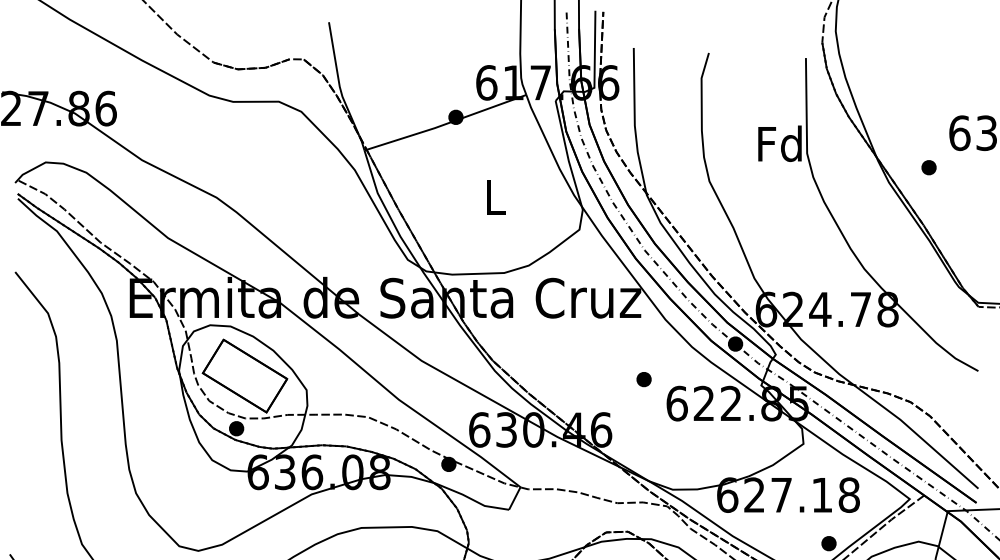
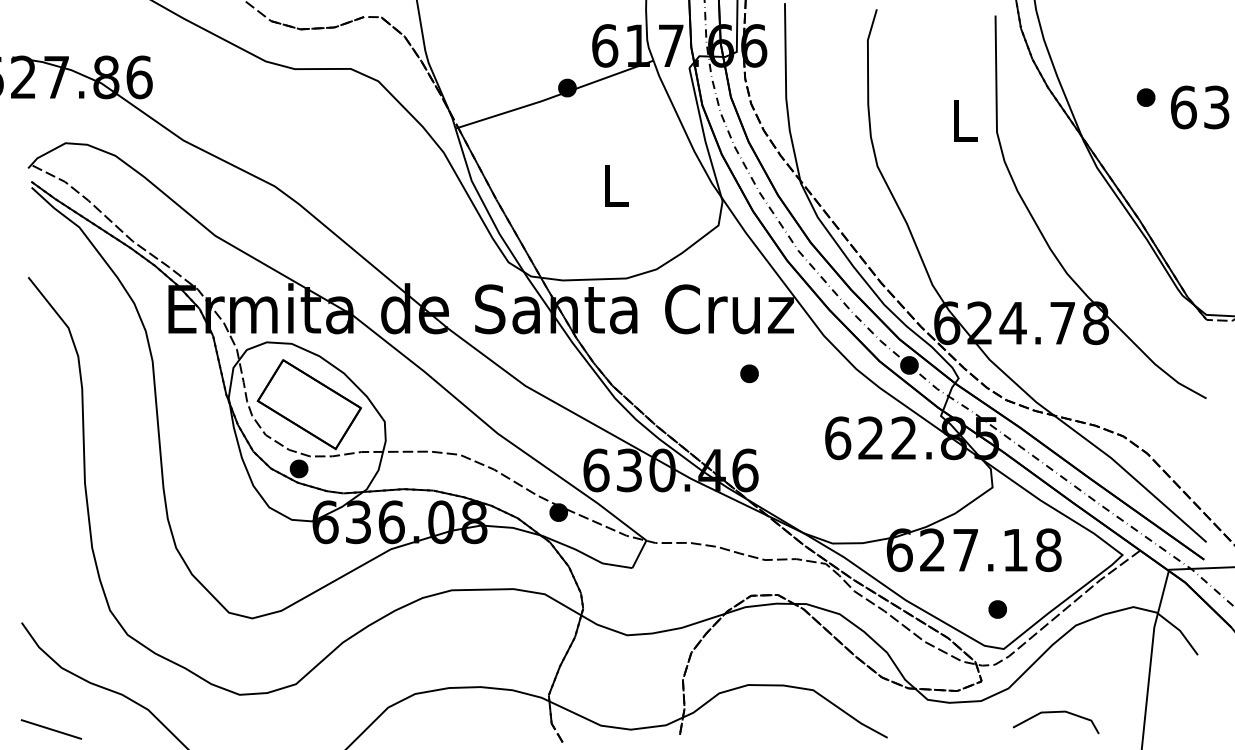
text: (779, 143) -> (963, 120), Fd -> L
part: (928, 167) -> (1145, 97), moved
part: (644, 379) -> (749, 373), moved
part: (828, 543) -> (997, 609), moved

